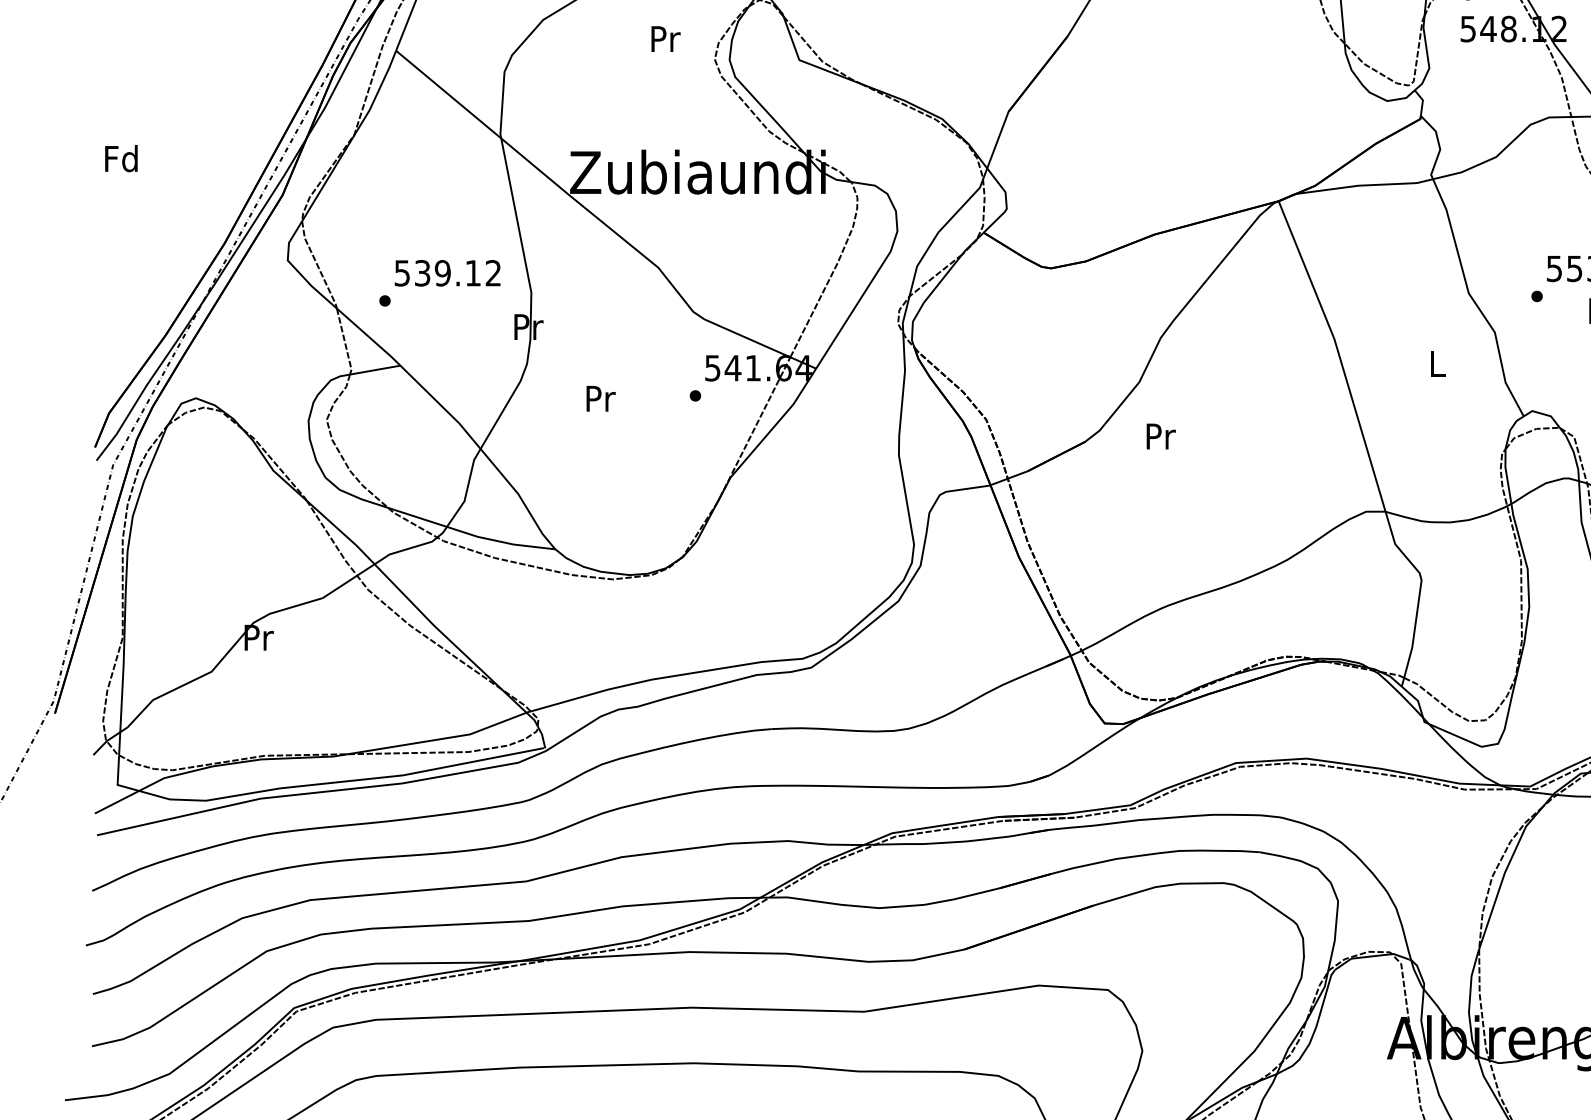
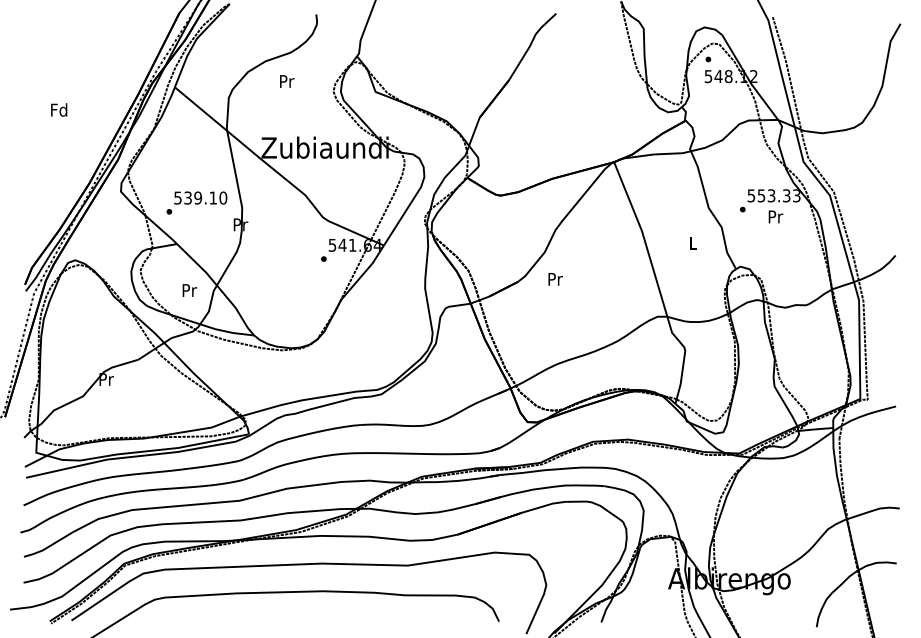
text: (666, 39) -> (287, 81), moved
text: (122, 157) -> (59, 109), moved
text: (493, 272) -> (223, 197), 539.12 -> 539.10
text: (600, 398) -> (189, 290), moved

